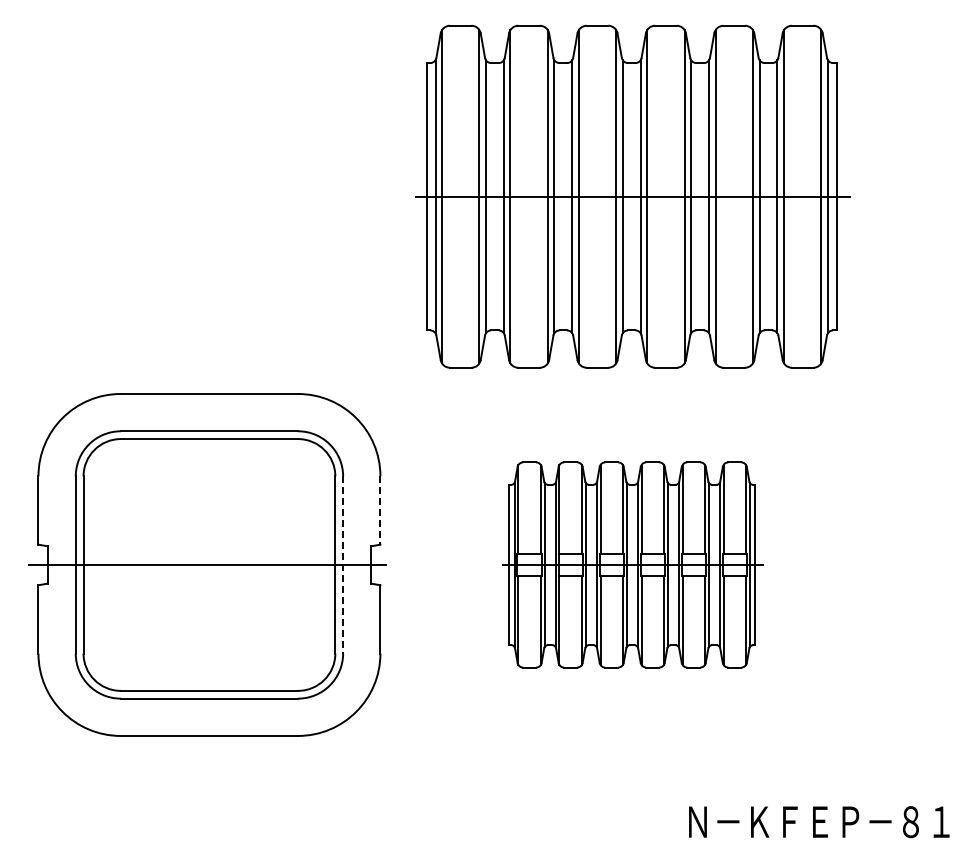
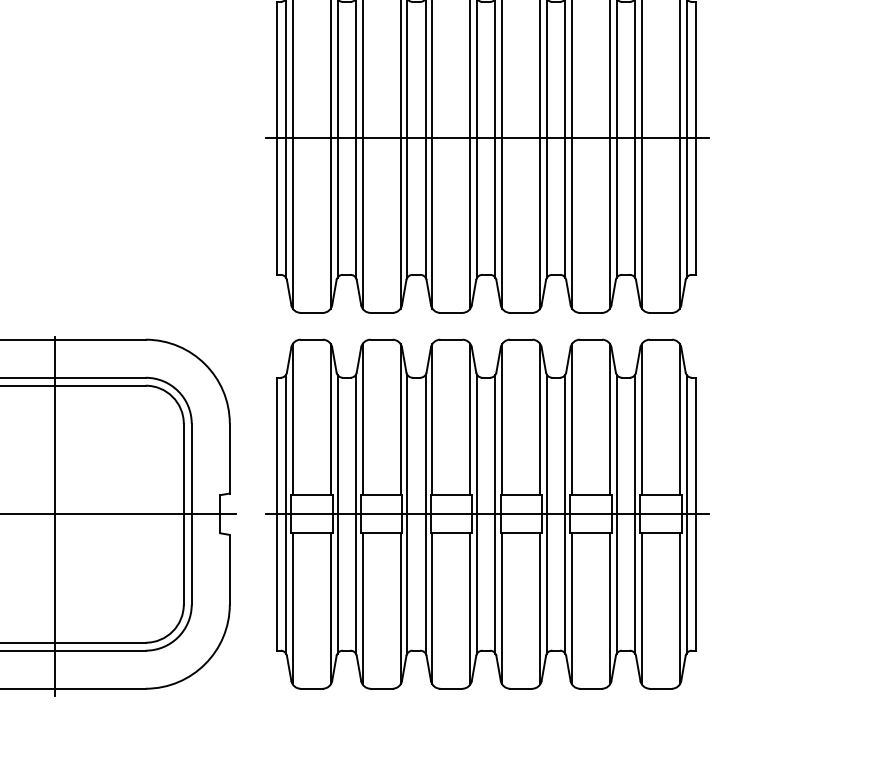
line: (380, 511) -> (229, 459), dashed -> solid
line: (343, 564) -> (192, 513), dashed -> solid
part: (632, 564) -> (487, 513), size x1.67
line: (209, 567) -> (55, 516), added

